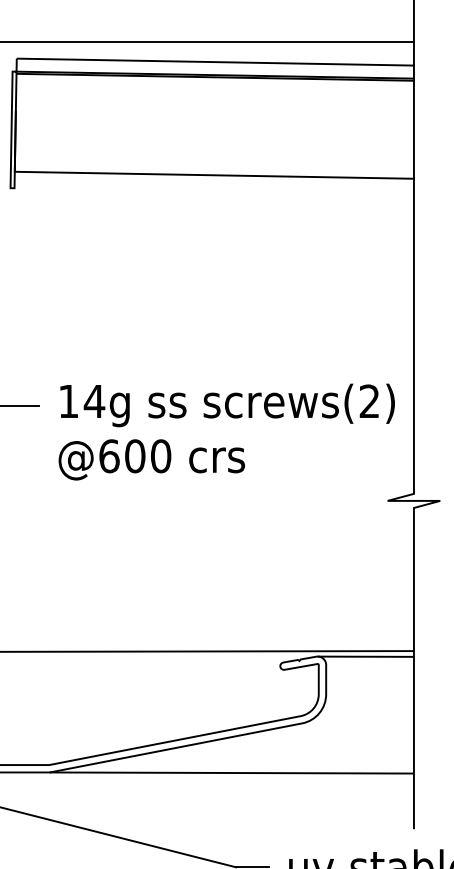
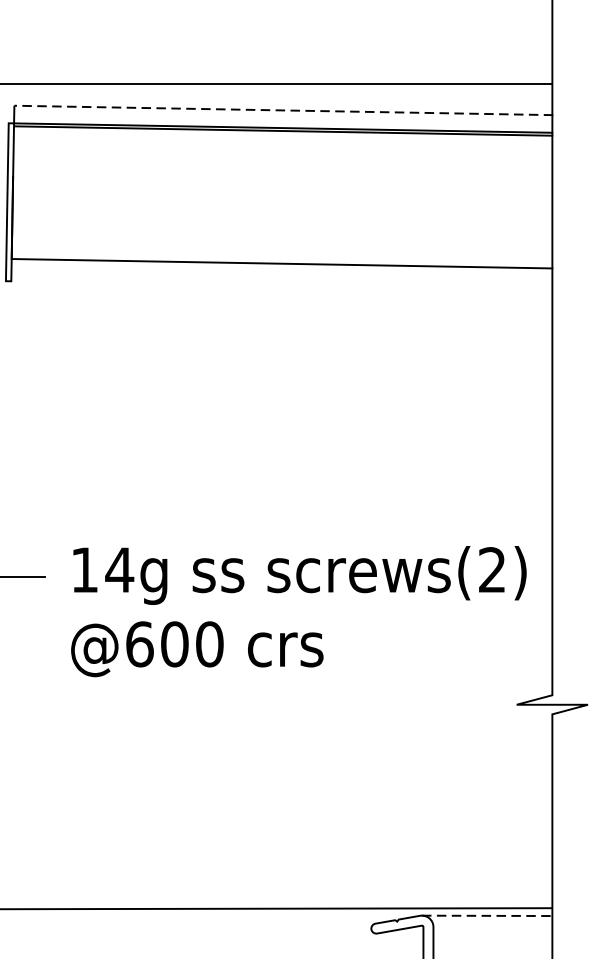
line: (215, 62) -> (283, 110), solid -> dashed
line: (366, 656) -> (488, 915), solid -> dashed

